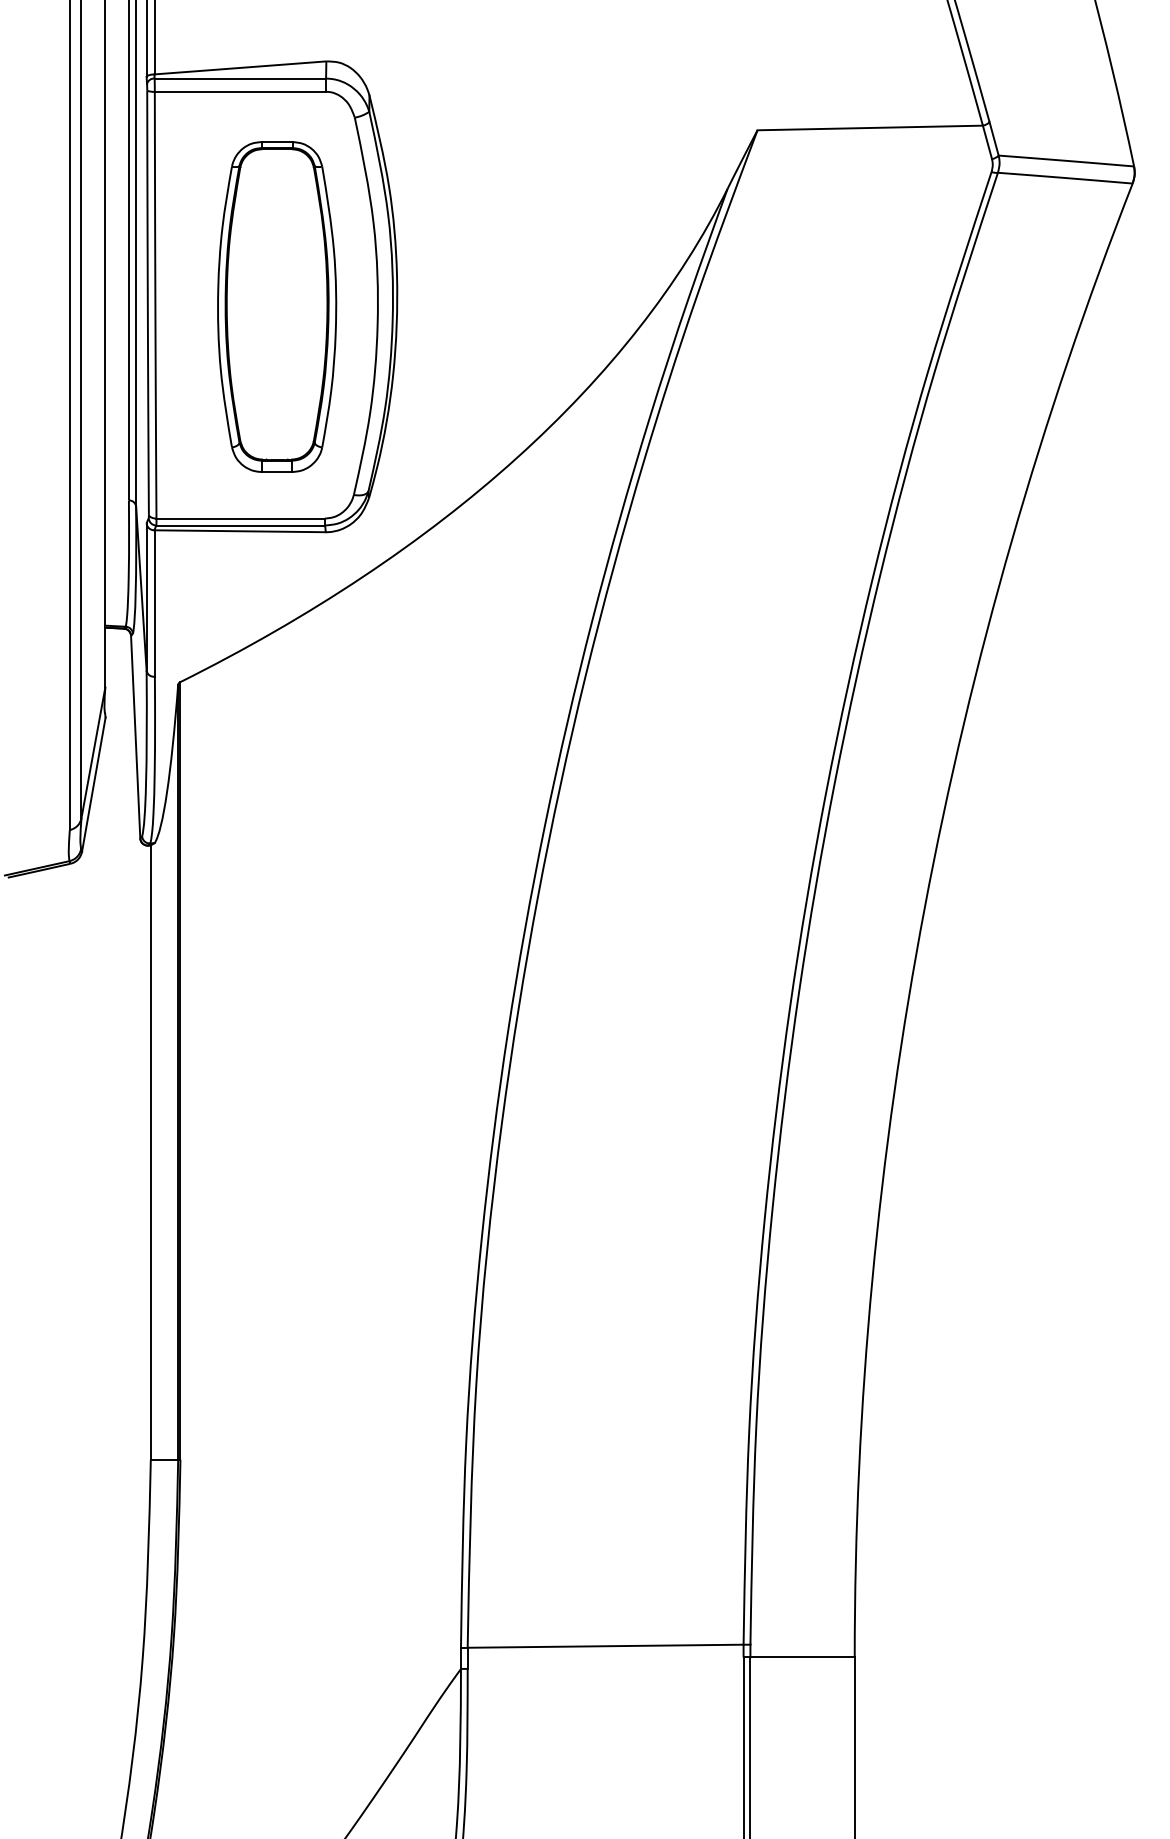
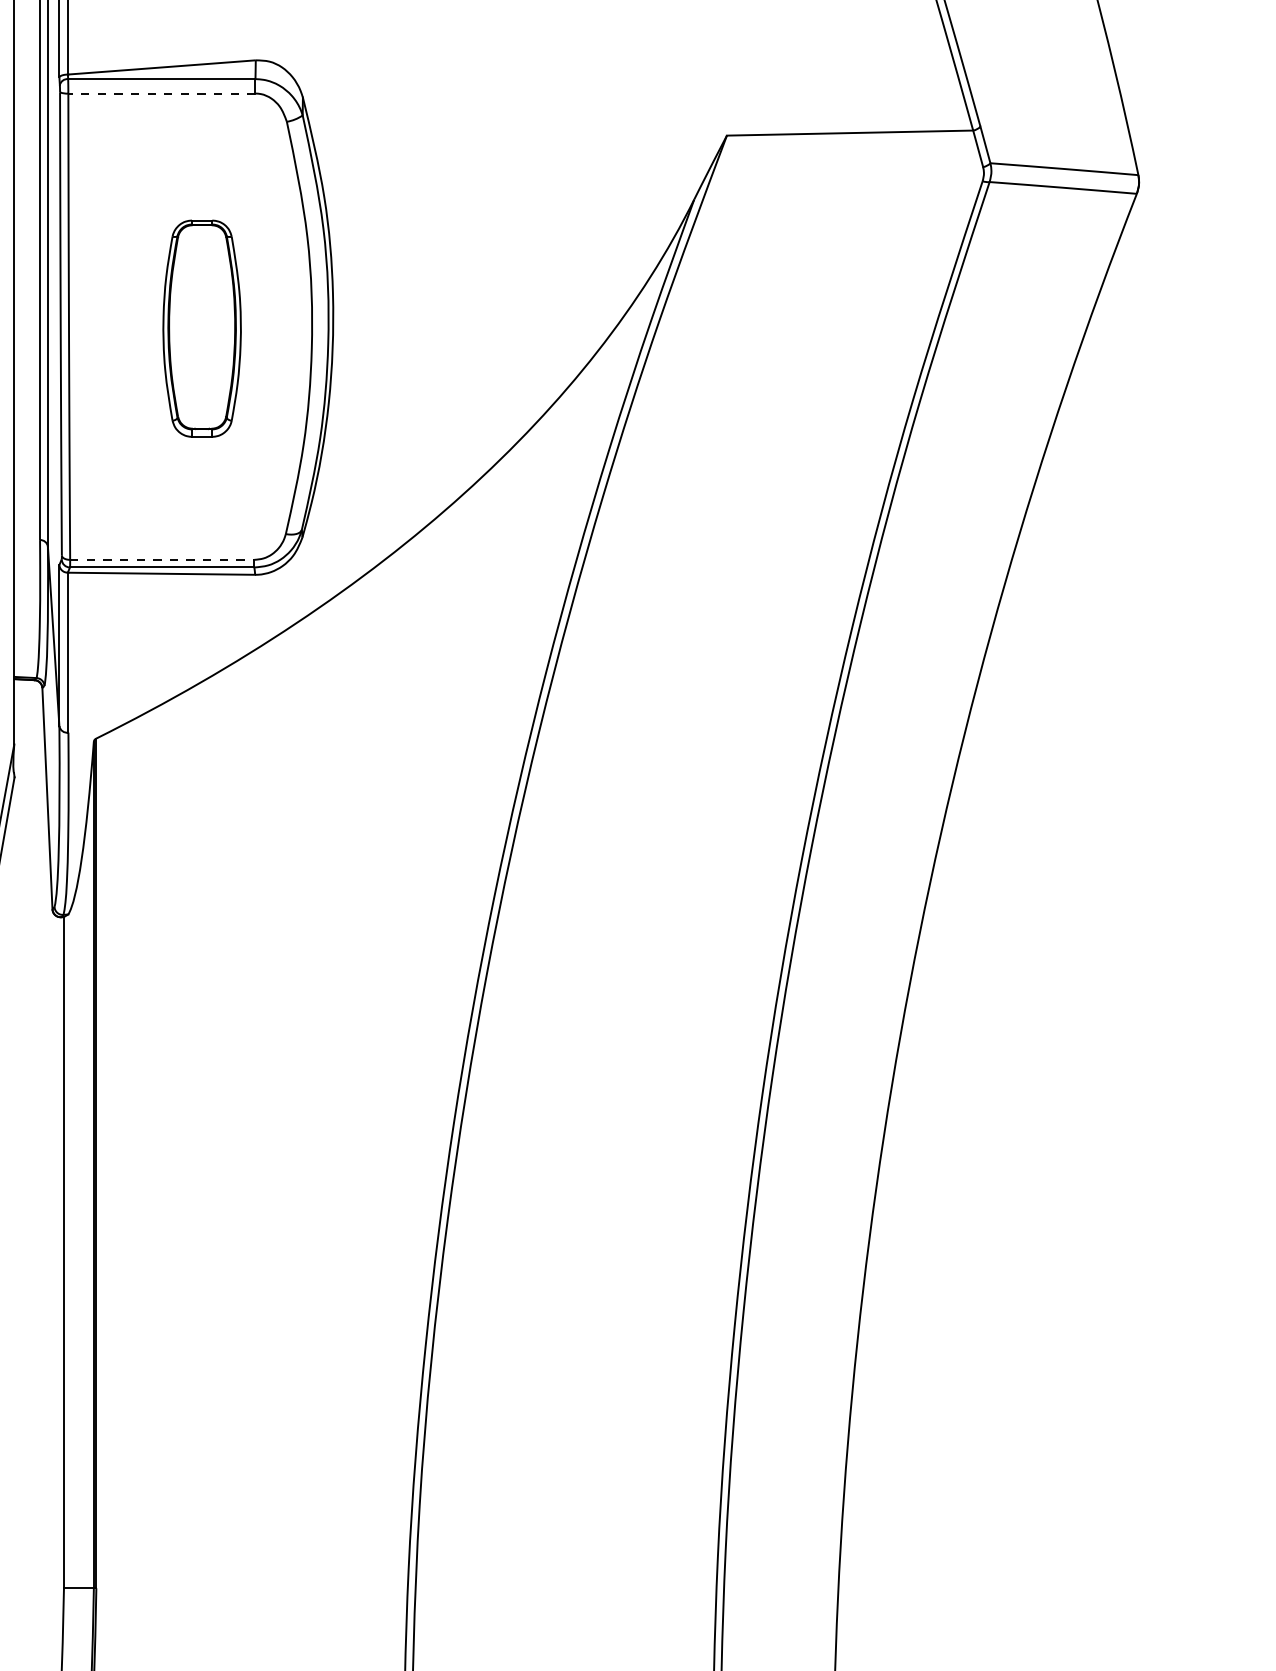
line: (240, 91) -> (161, 93), solid -> dashed
part: (277, 306) -> (202, 328), size x0.6
line: (241, 518) -> (163, 559), solid -> dashed

